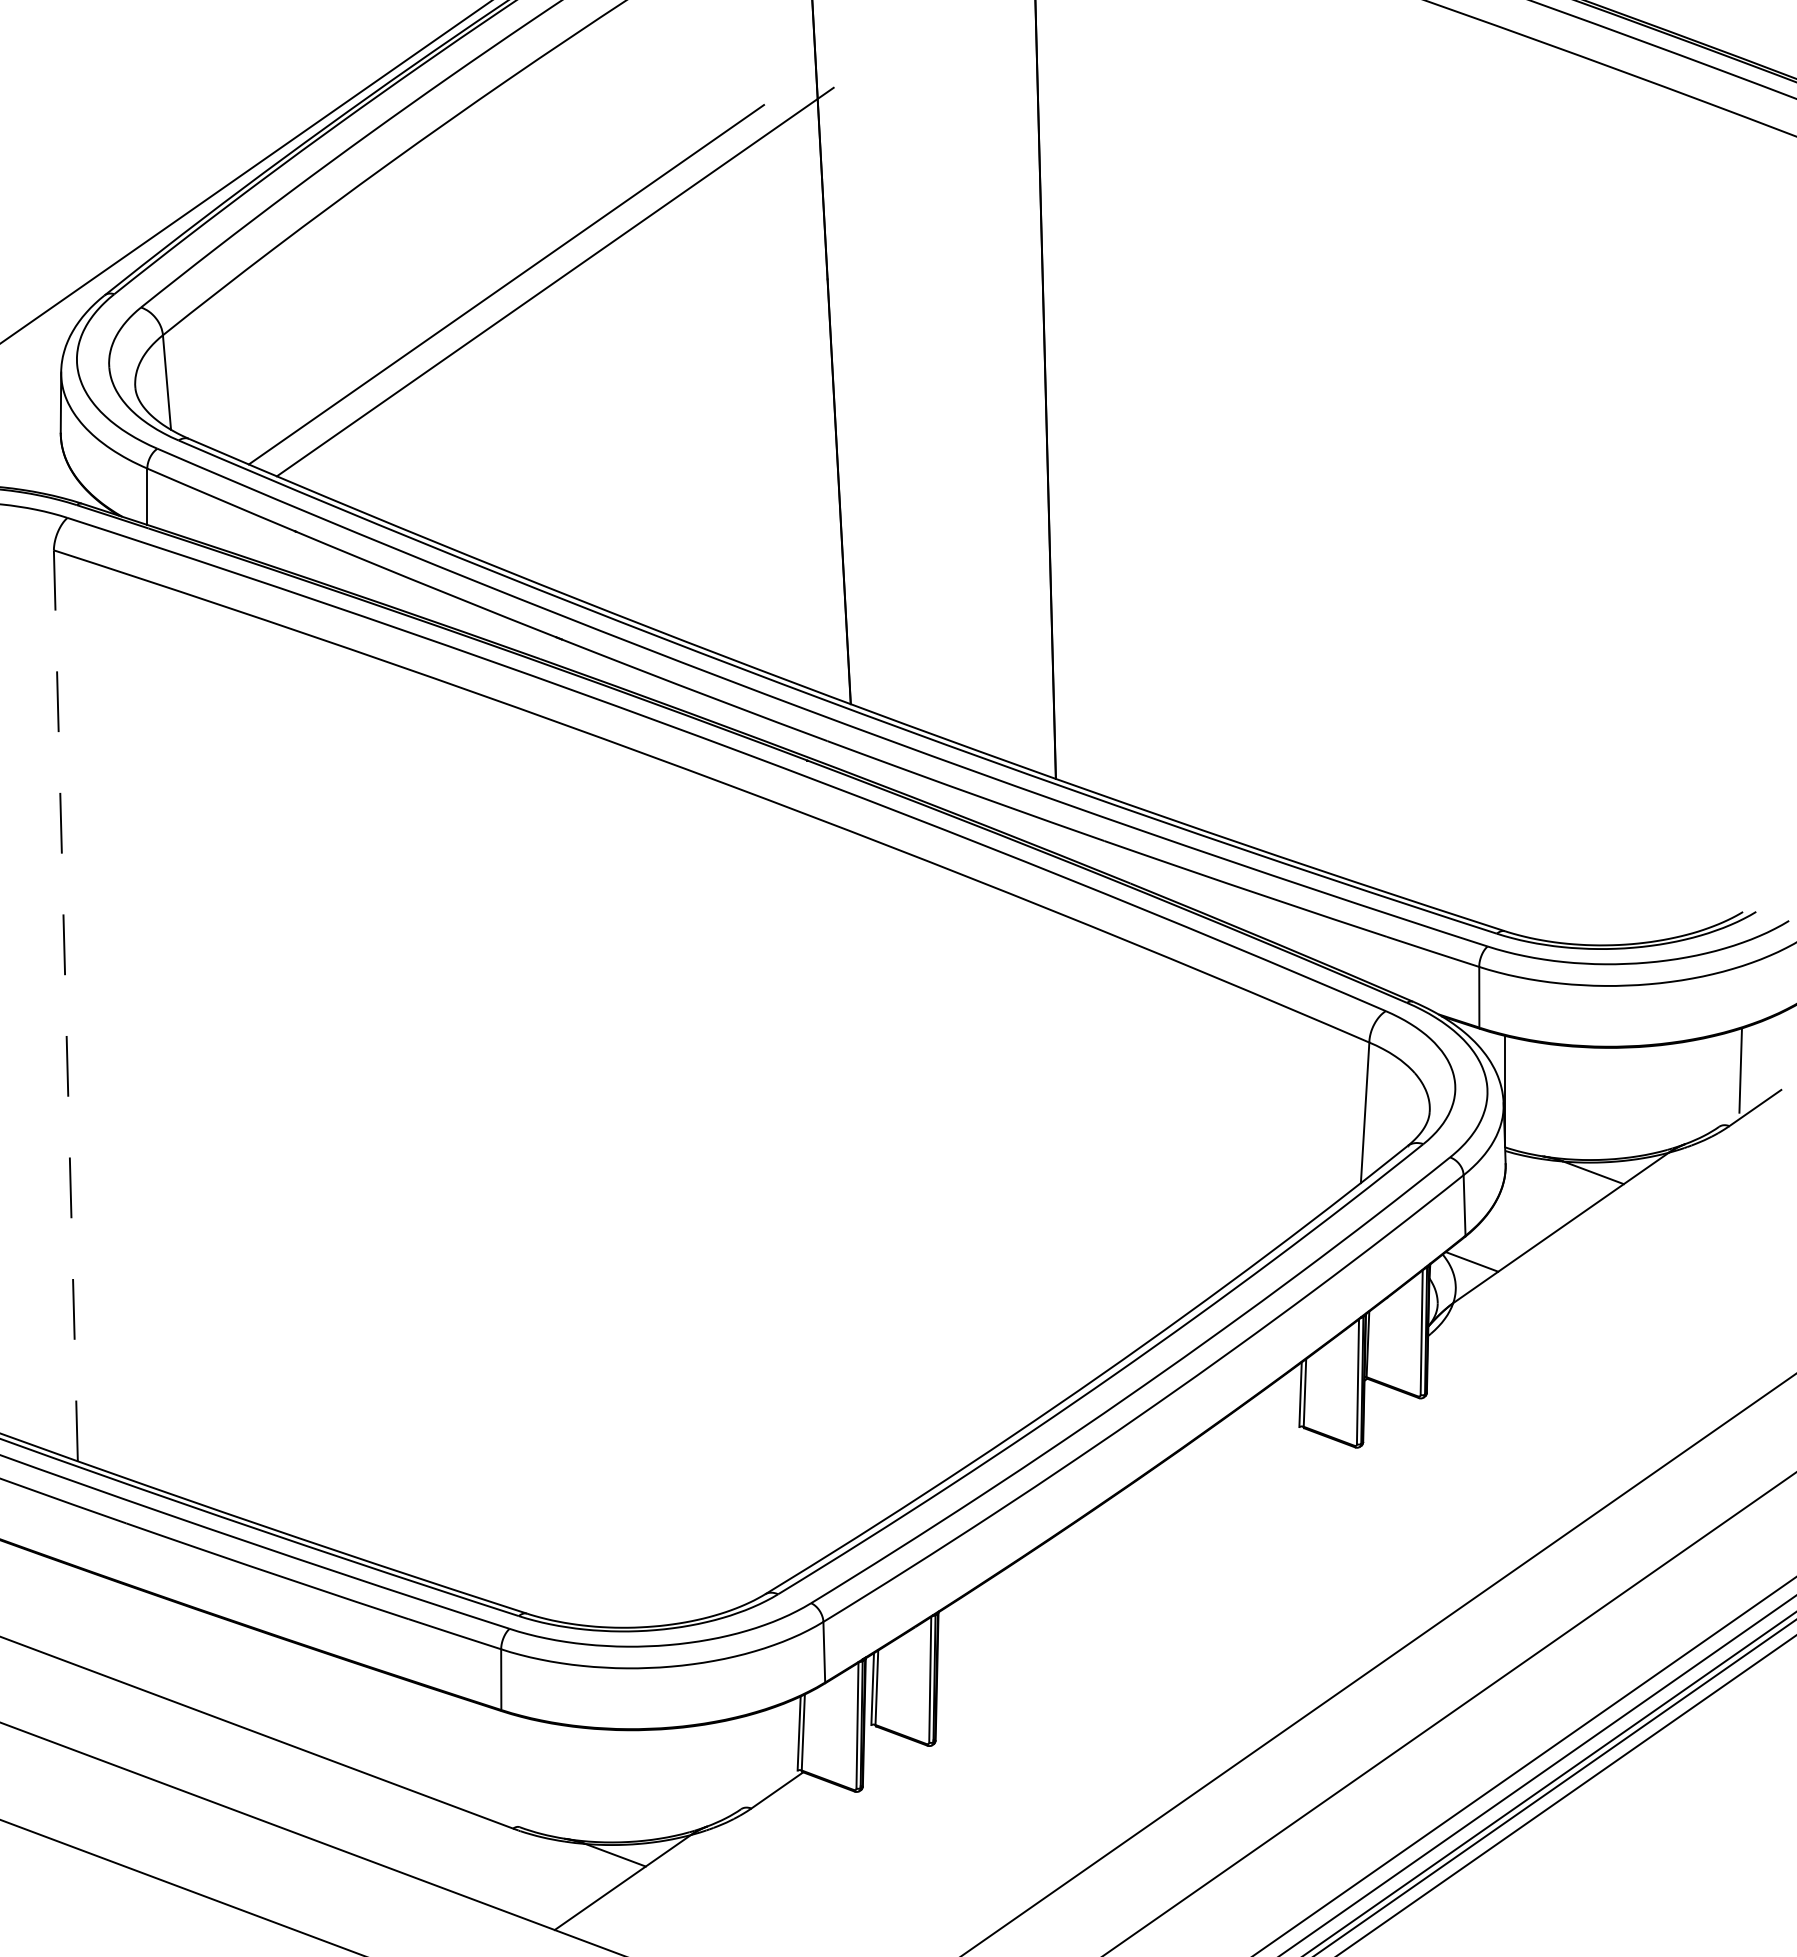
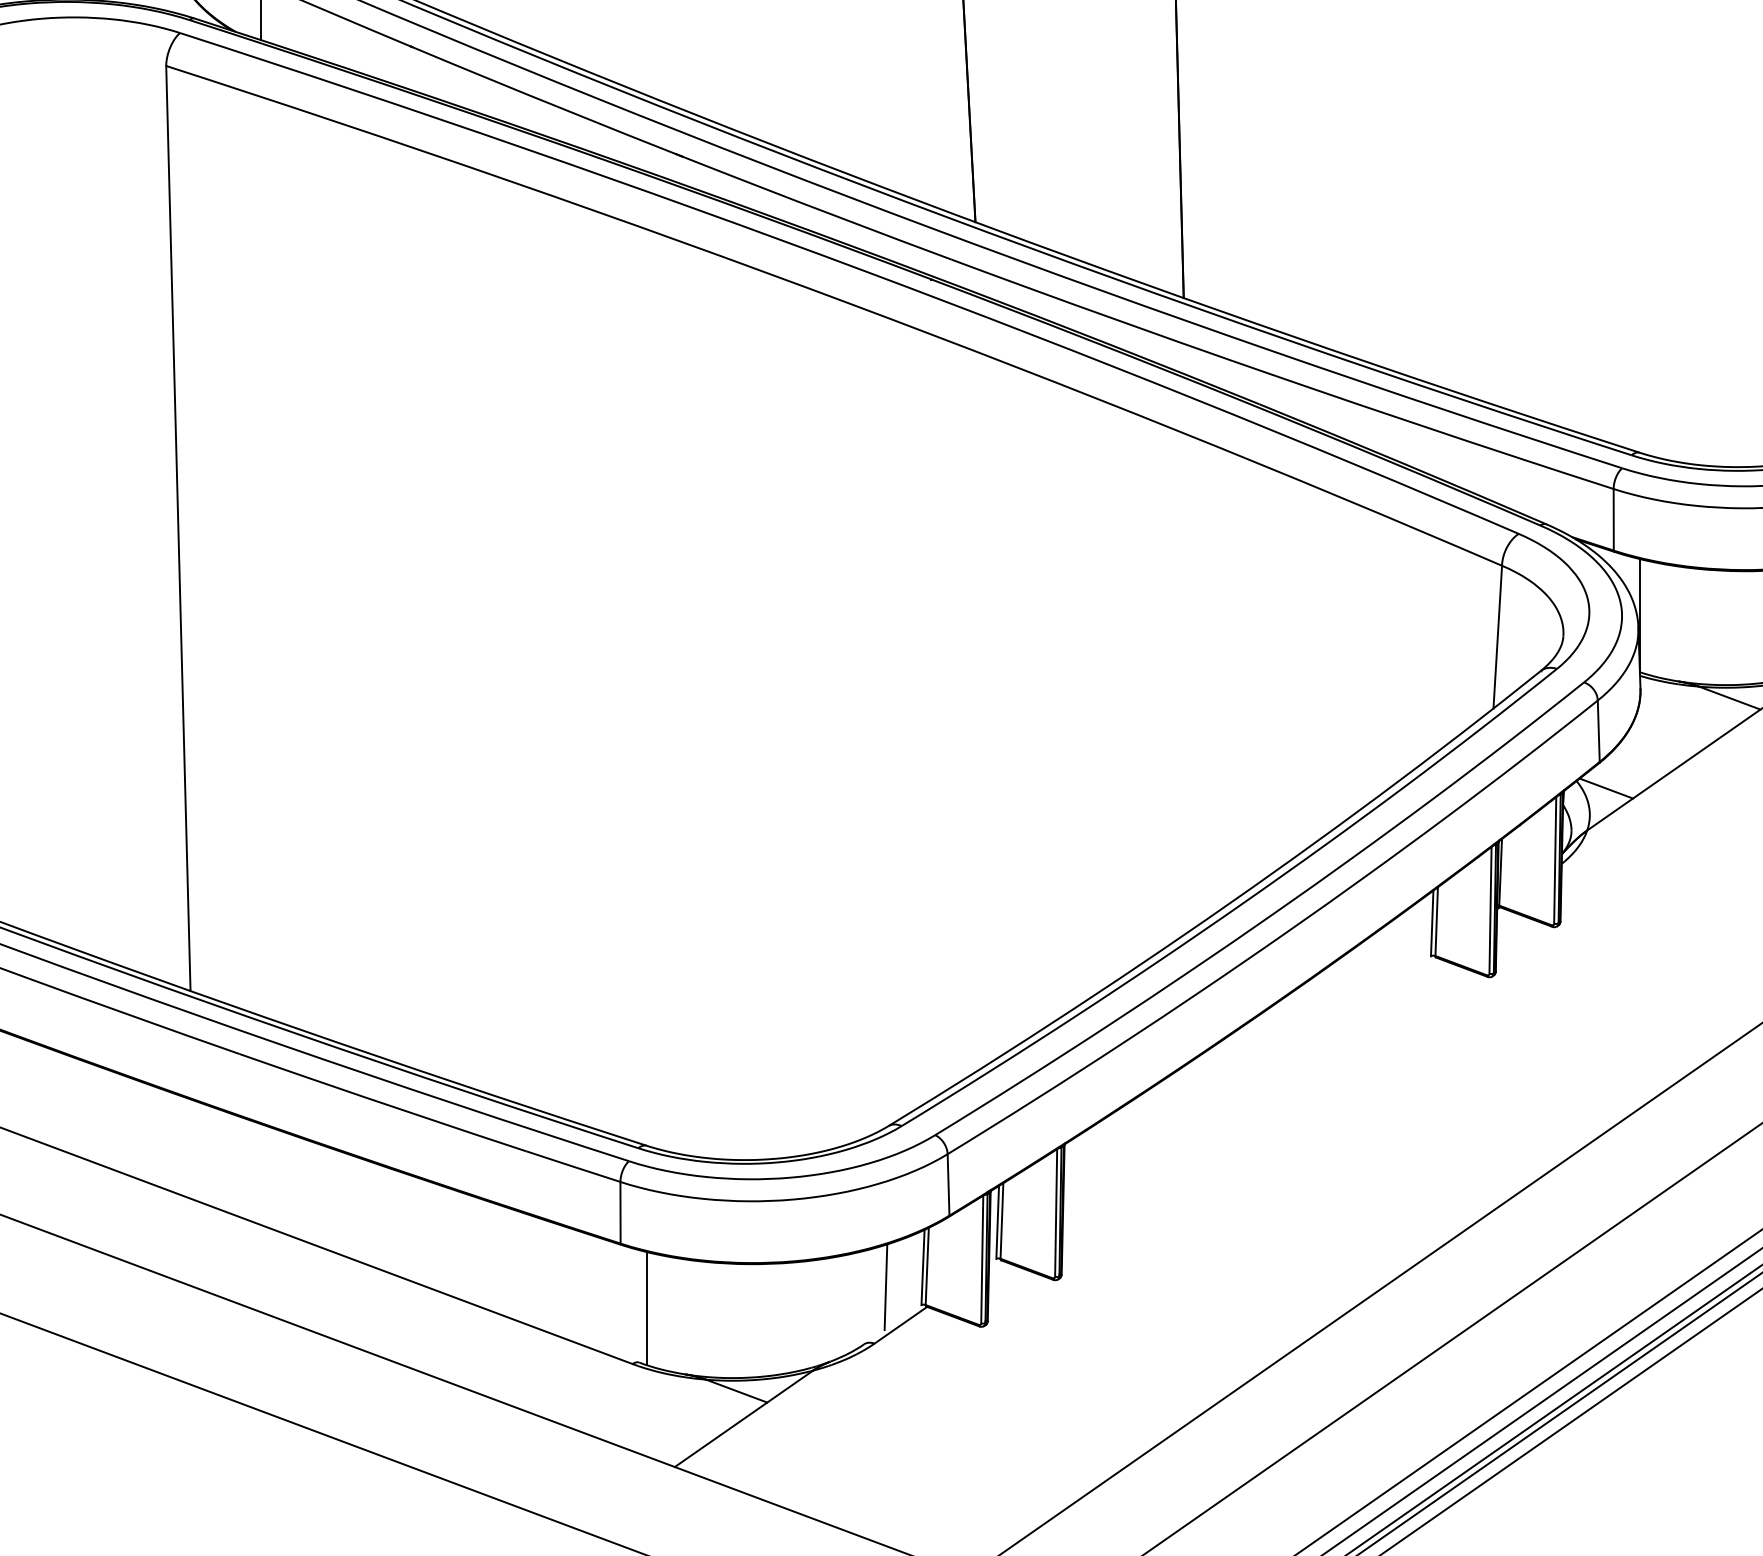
line: (65, 1005) -> (178, 528), dashed -> solid
line: (762, 1752) -> (885, 1286), added
line: (527, 1773) -> (647, 1308), added

